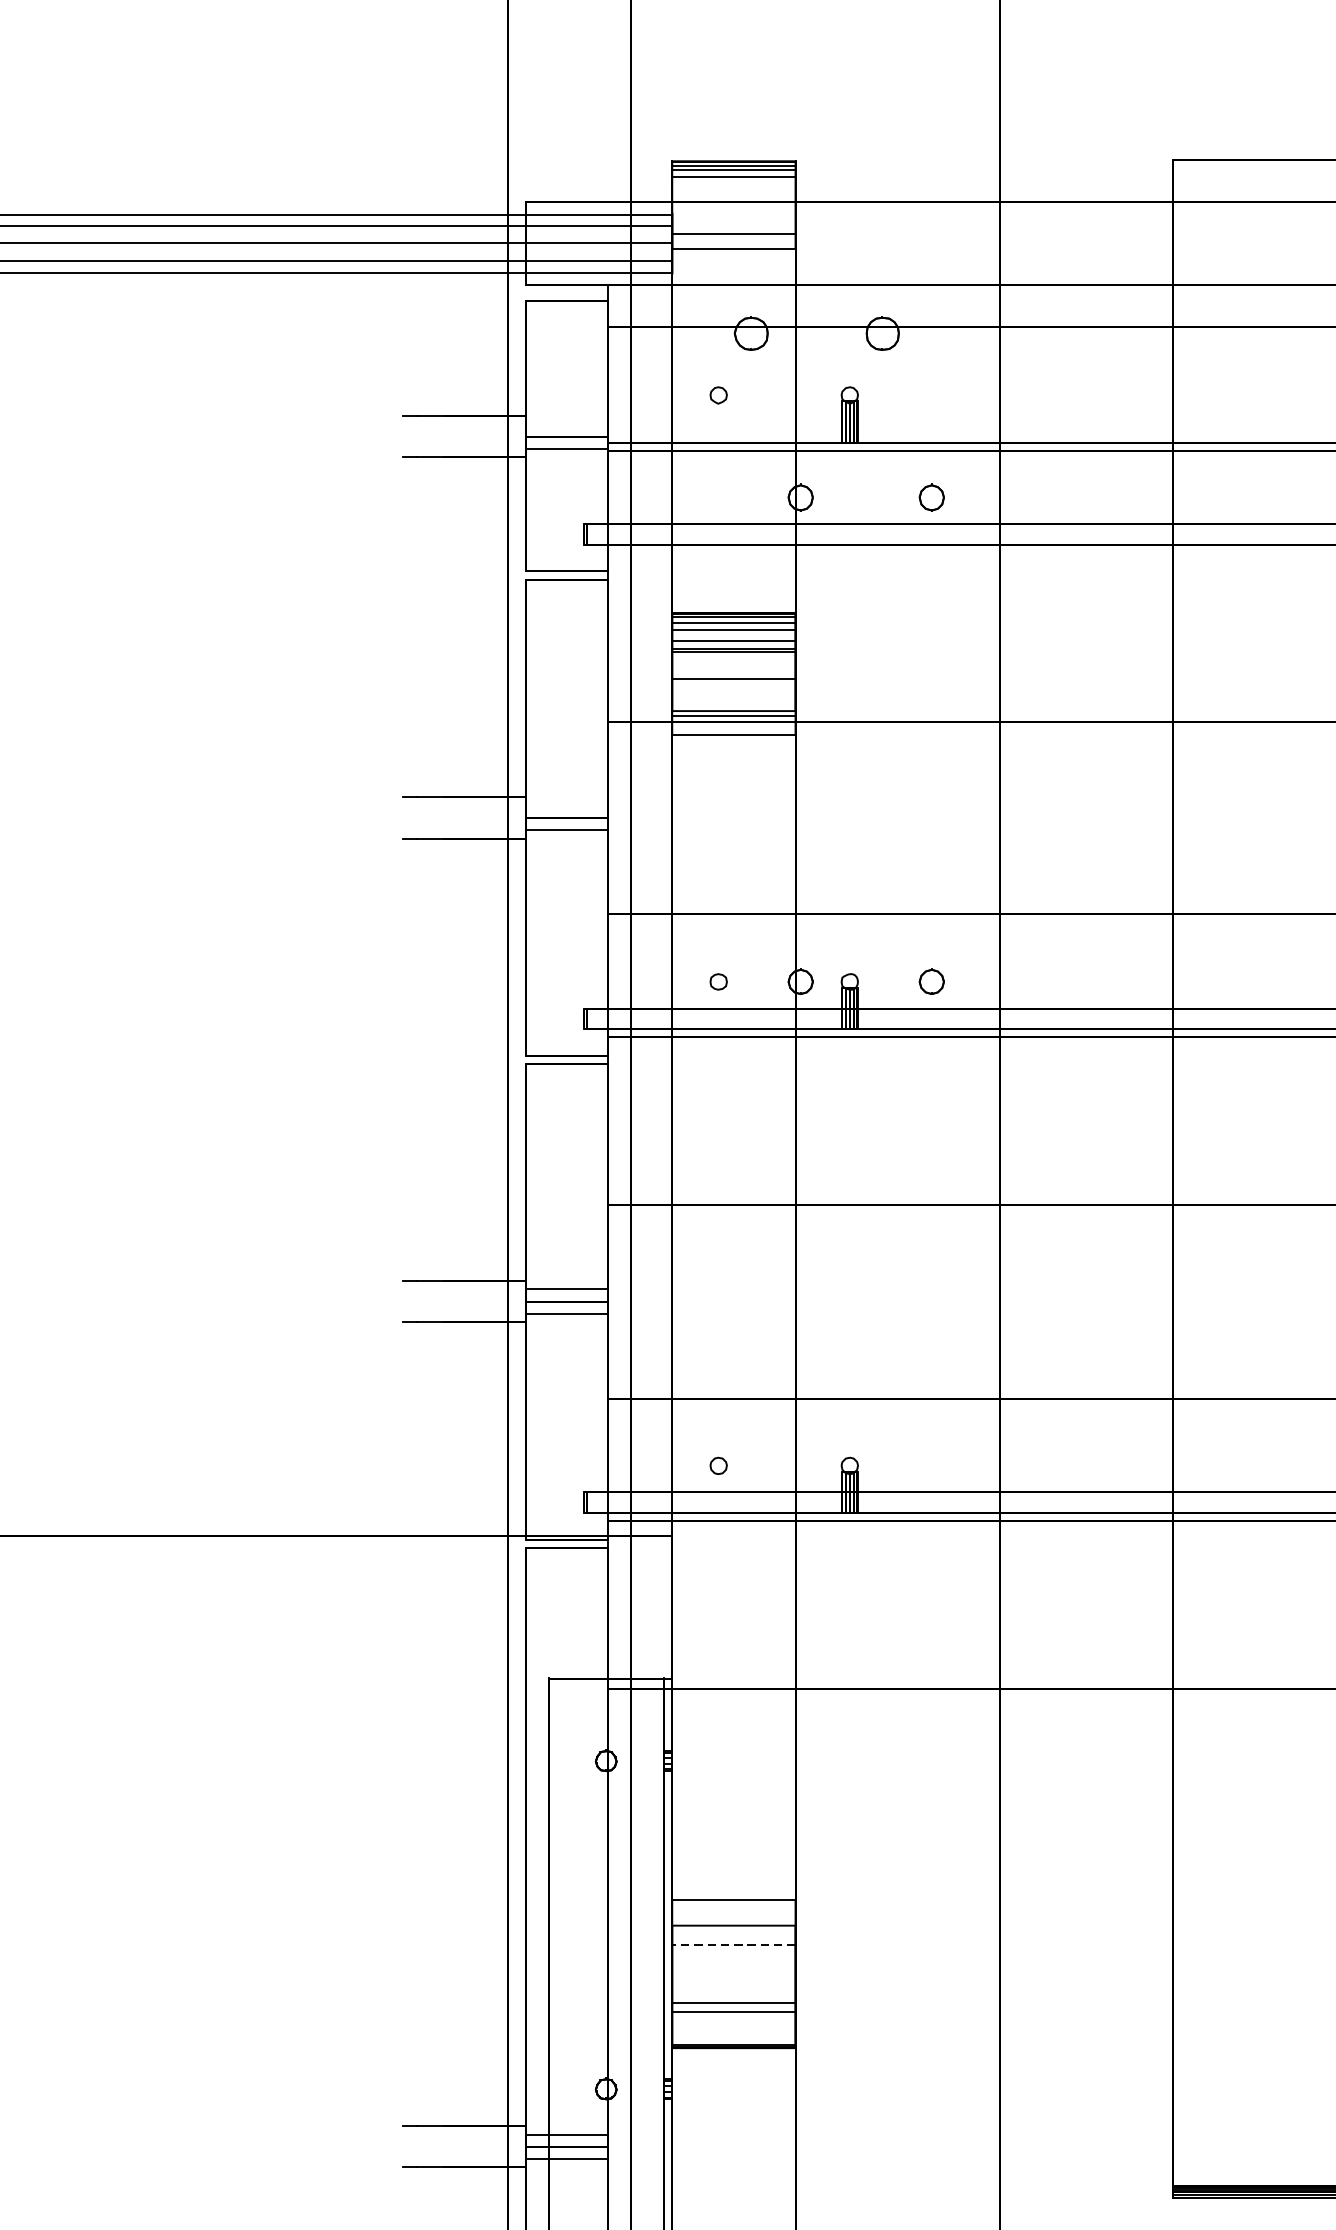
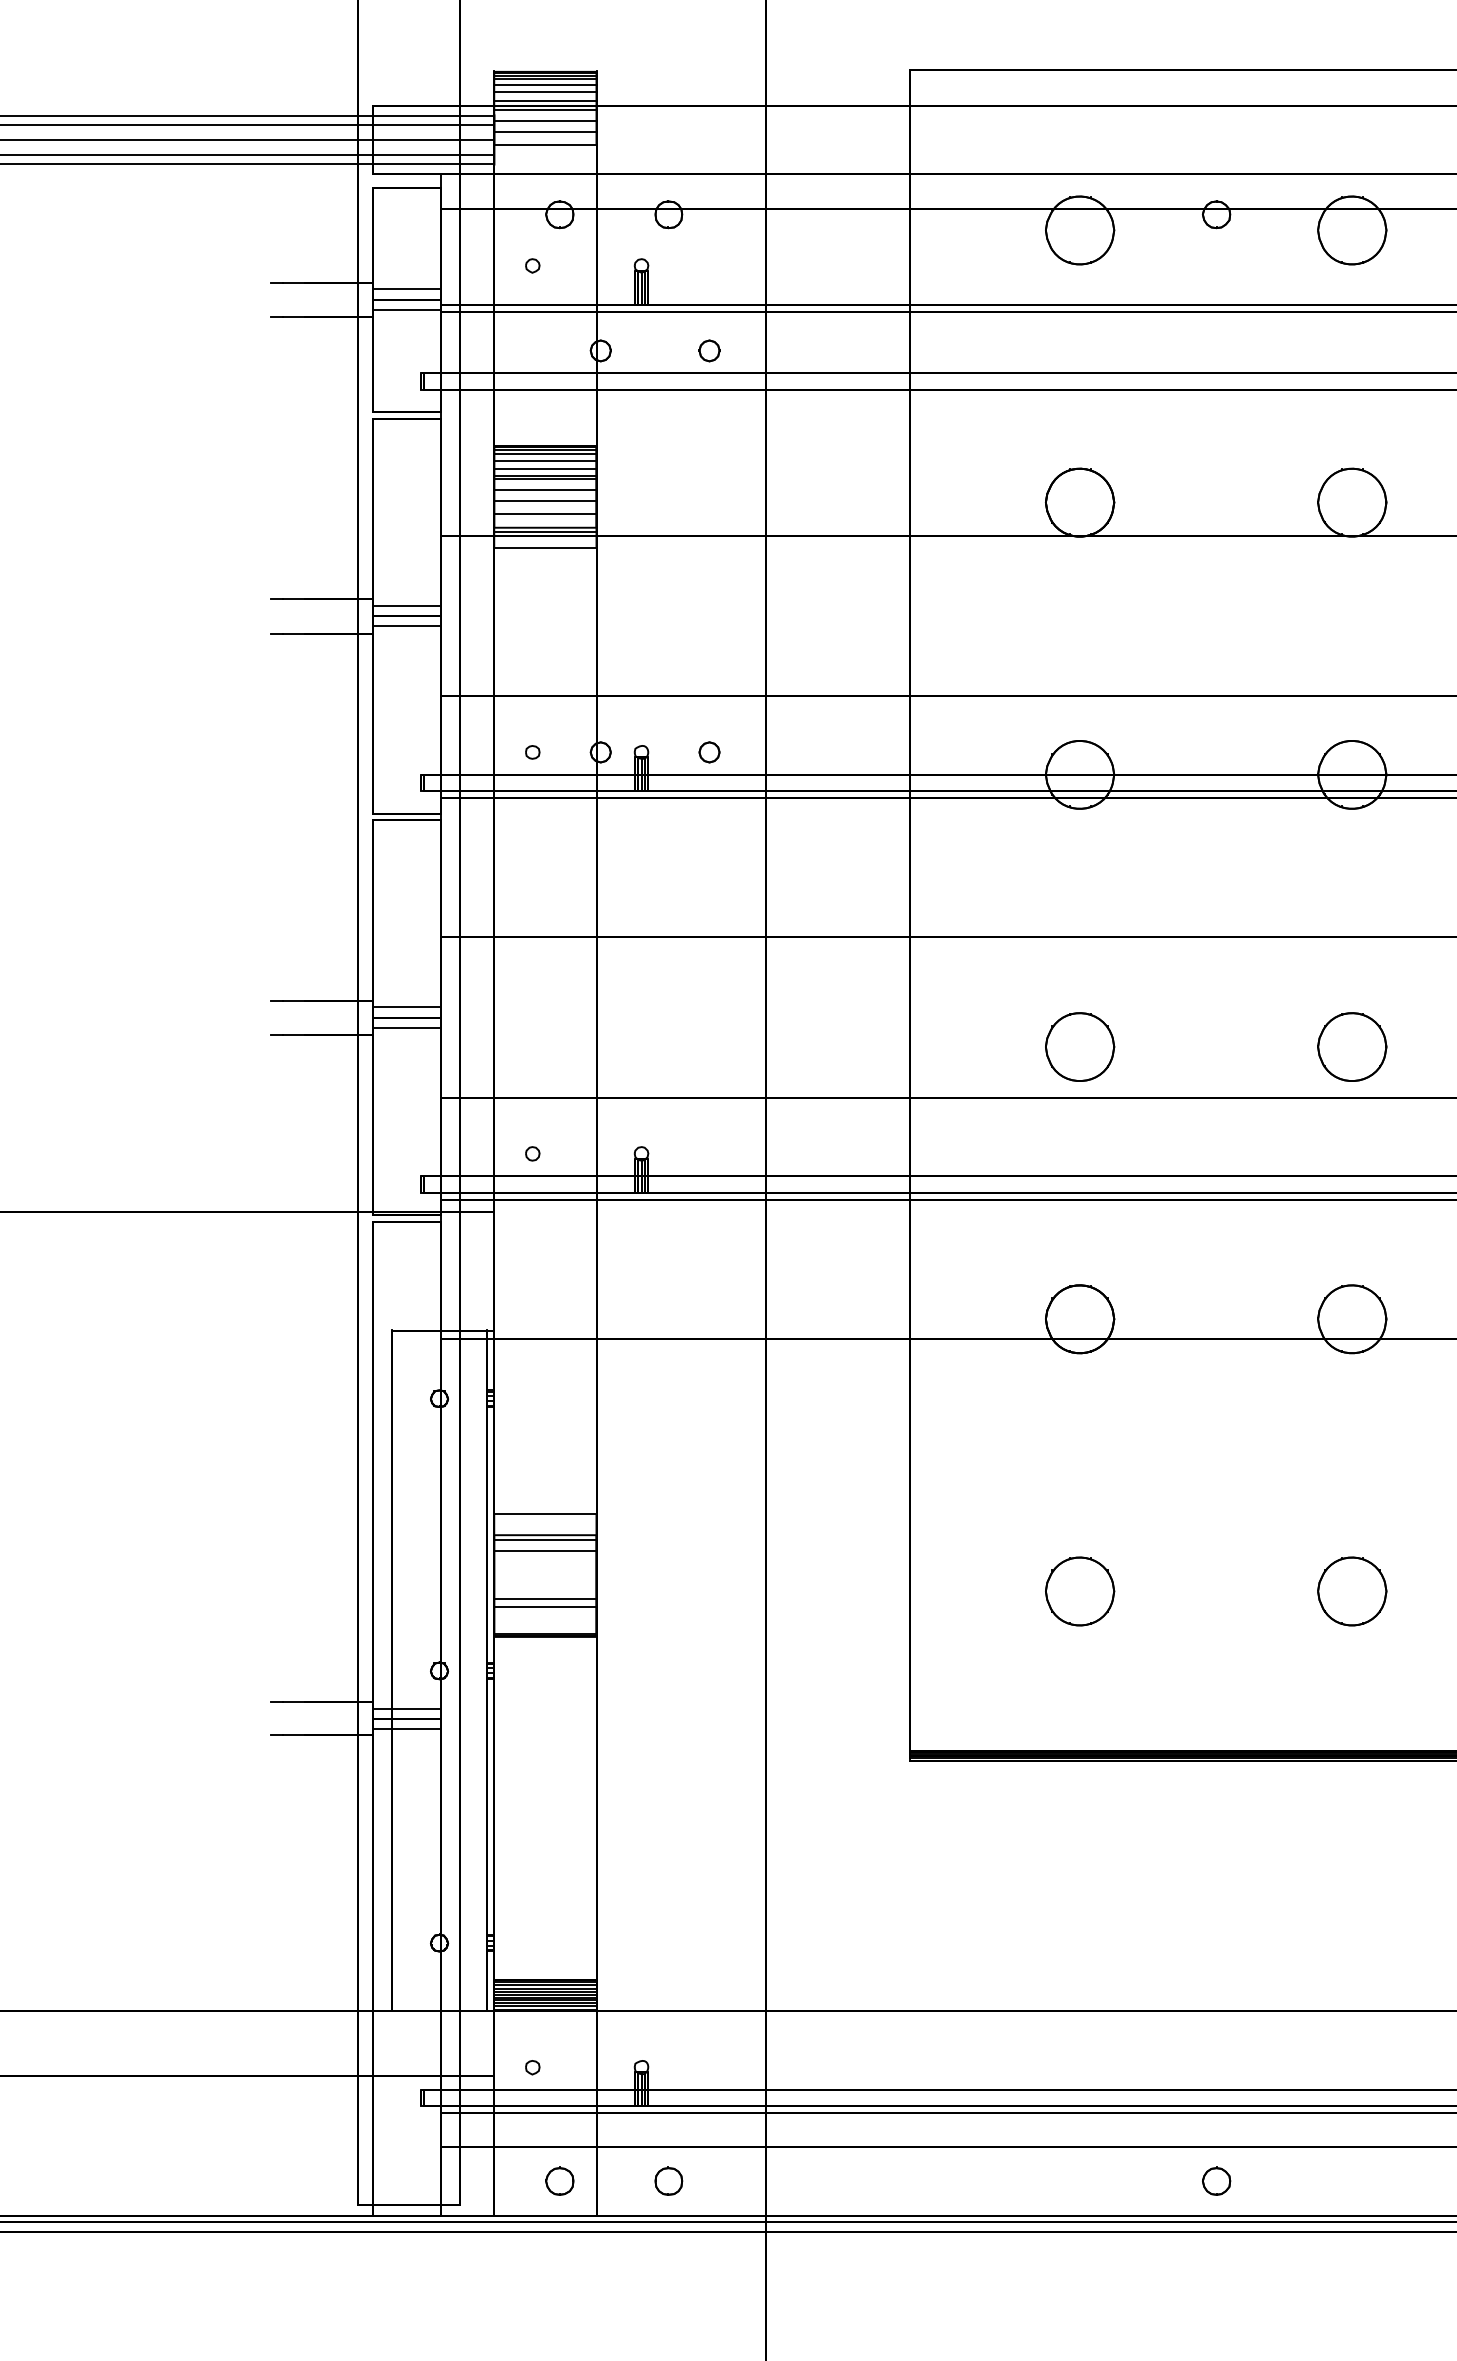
line: (734, 186) -> (545, 92), added
line: (734, 195) -> (545, 100), added
line: (734, 208) -> (545, 110), added
line: (734, 220) -> (545, 120), added
line: (566, 423) -> (406, 289), added
line: (734, 664) -> (545, 489), added
line: (734, 695) -> (545, 514), added
line: (566, 806) -> (406, 606), added
line: (734, 1932) -> (545, 1540), added
line: (732, 1945) -> (544, 1551), dashed -> solid

